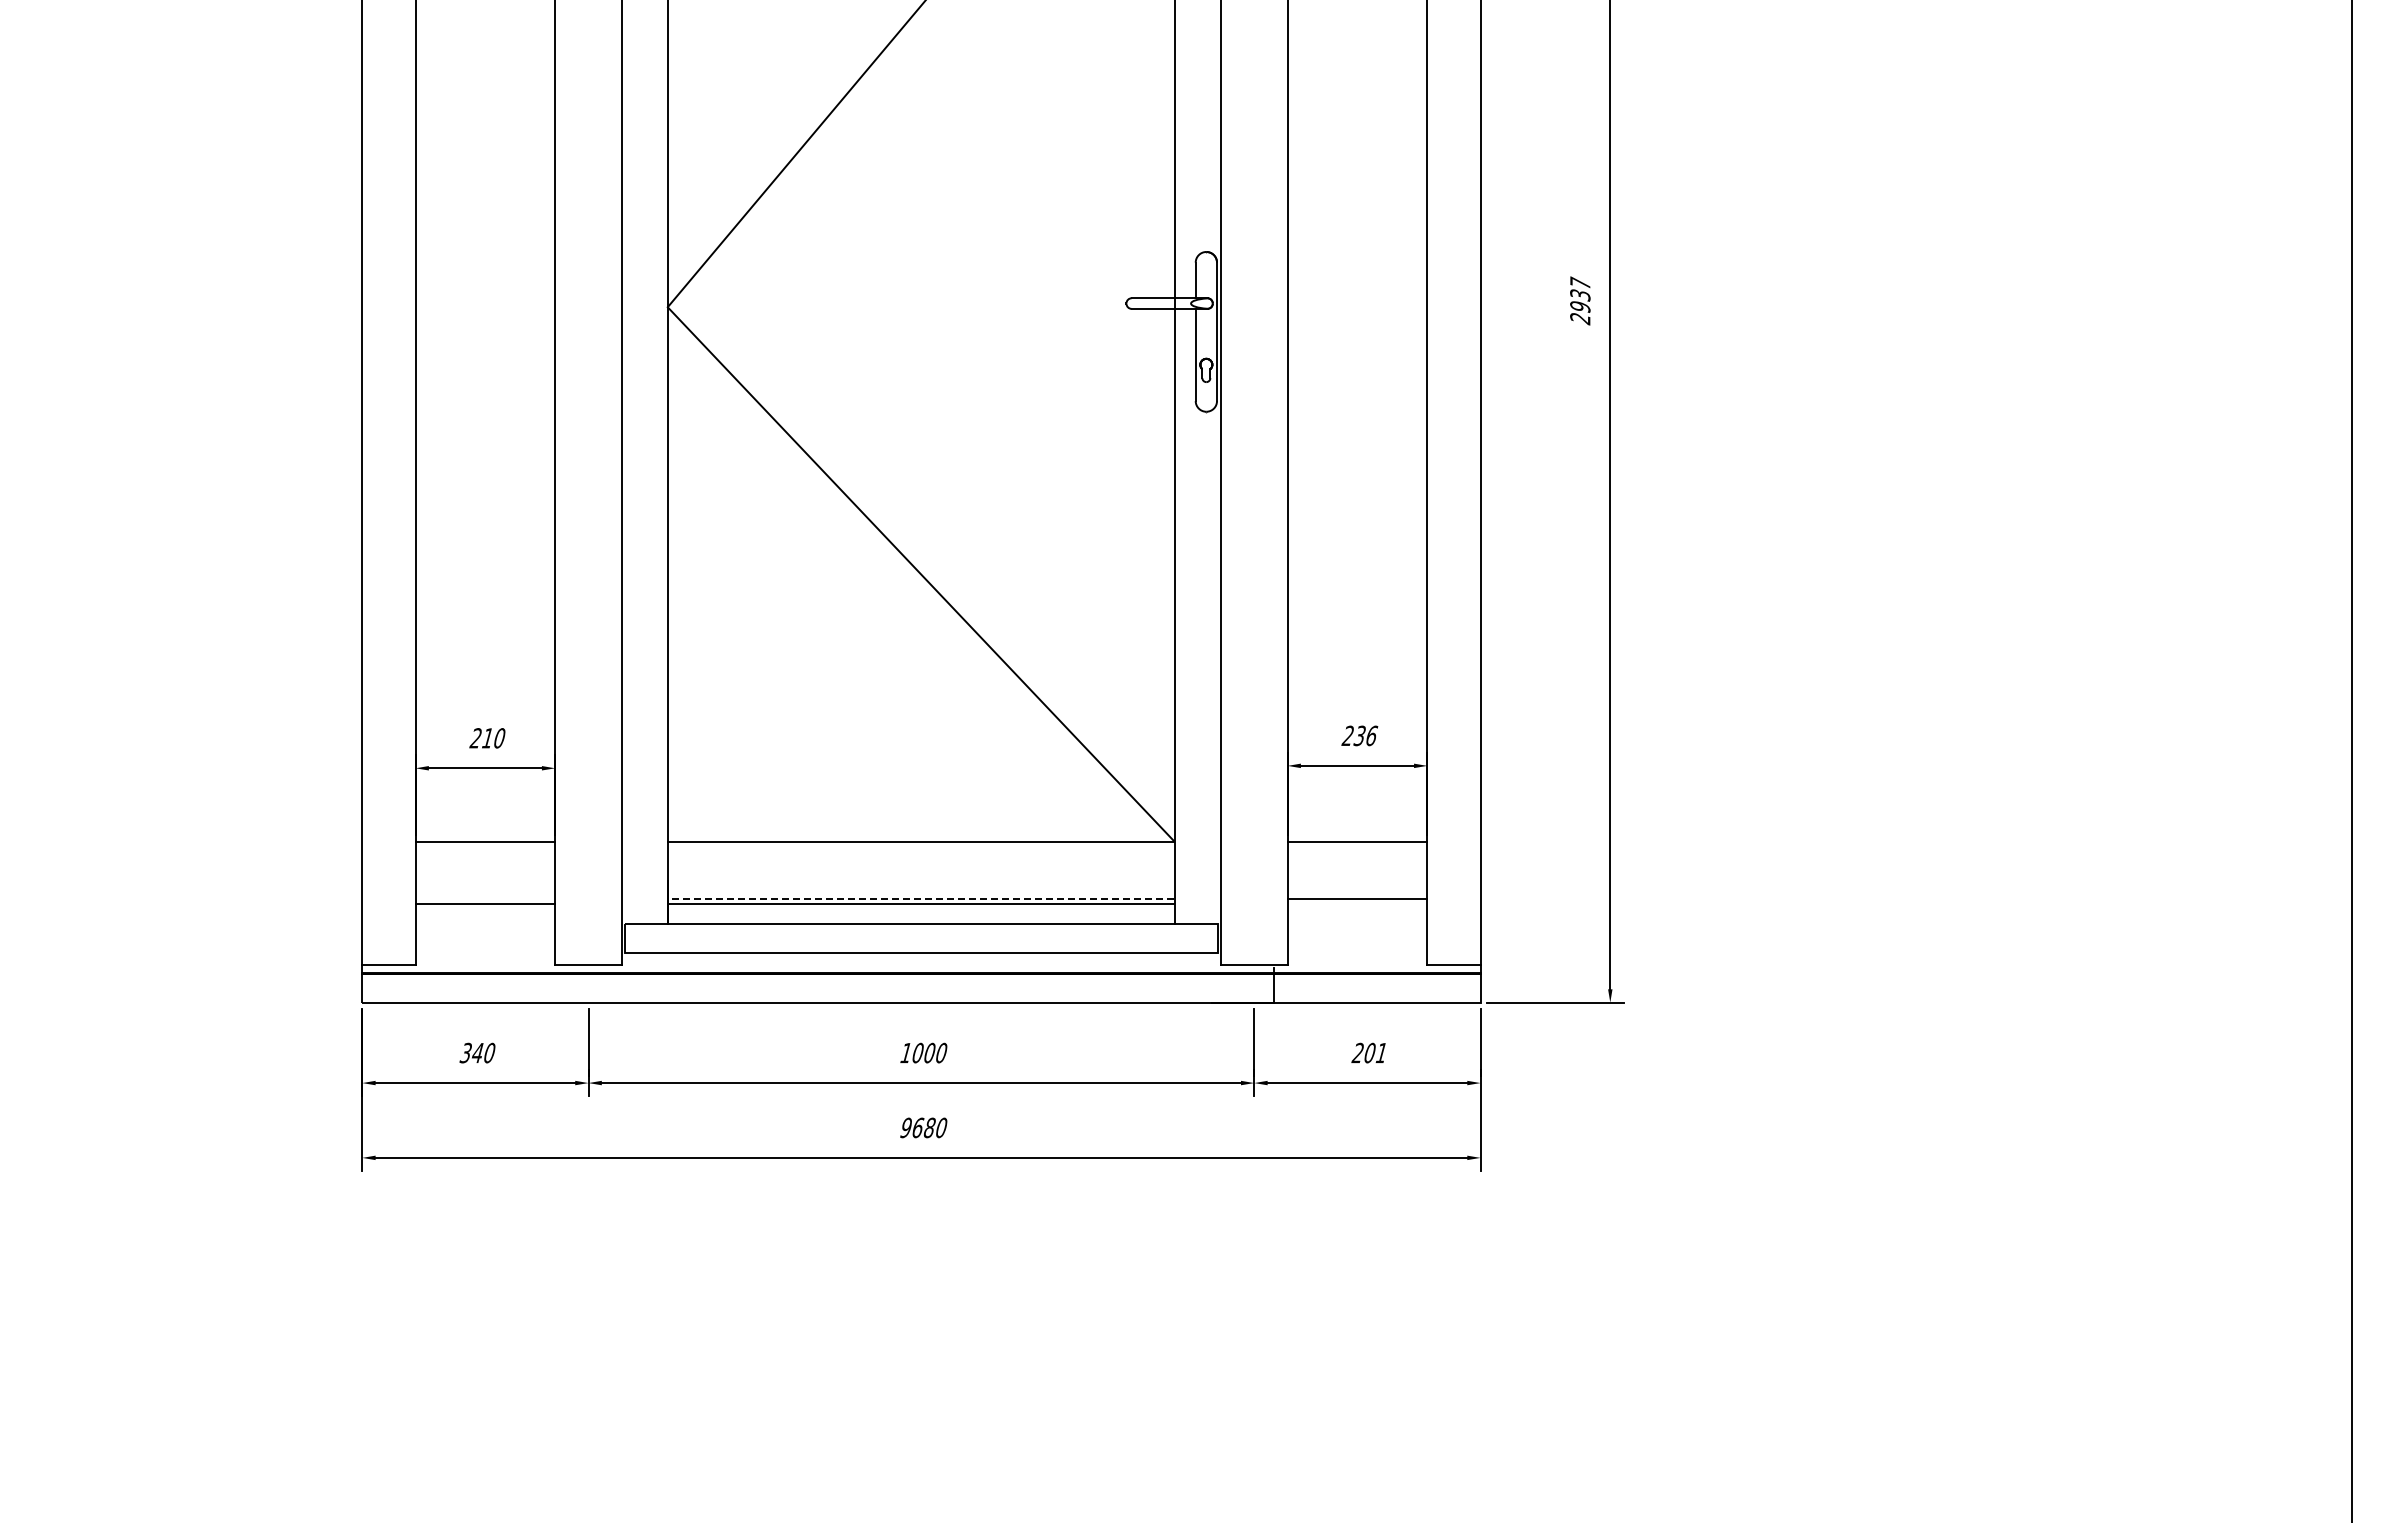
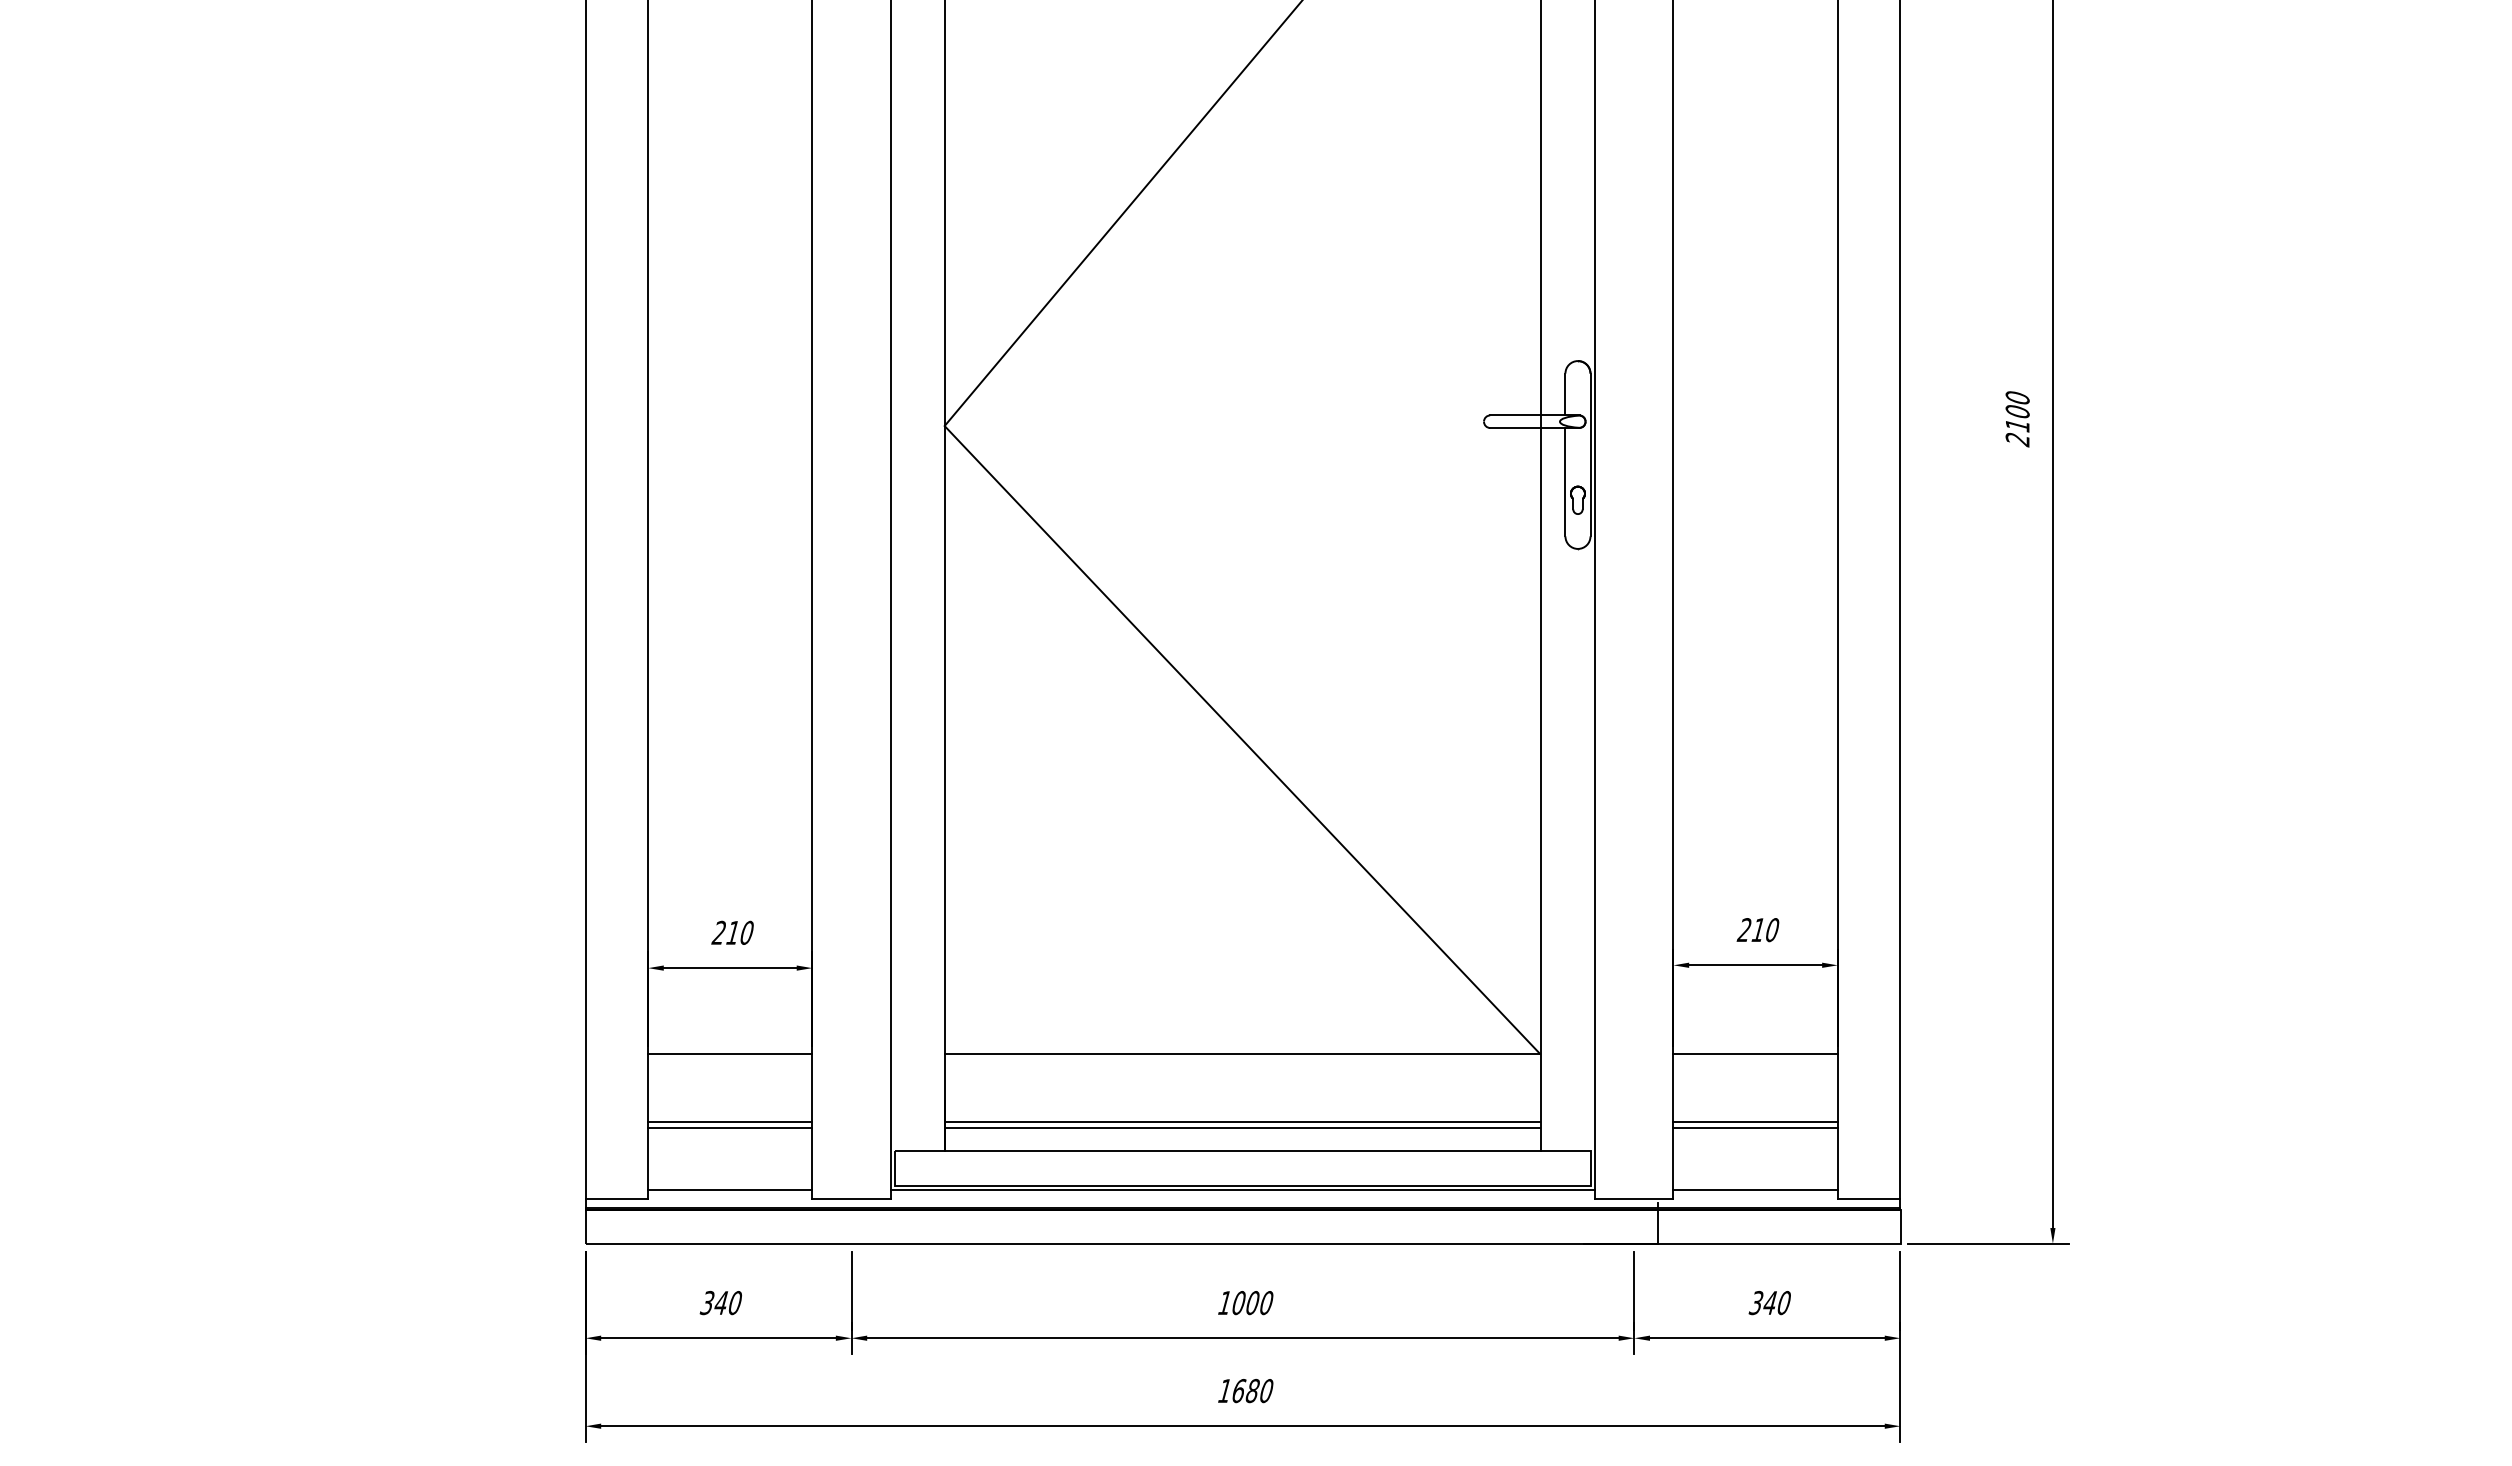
text: (1580, 294) -> (2017, 411), 2937 -> 2100
text: (1365, 735) -> (1765, 929), 236 -> 210
line: (485, 899) -> (730, 1122), added
line: (920, 899) -> (1241, 1122), dashed -> solid
line: (1357, 903) -> (1755, 1127), added
line: (485, 957) -> (730, 1190), added
line: (921, 957) -> (1243, 1190), added
line: (1357, 957) -> (1755, 1190), added
text: (1369, 1052) -> (1769, 1302), 201 -> 340
text: (905, 1127) -> (1224, 1390), 9680 -> 1680

